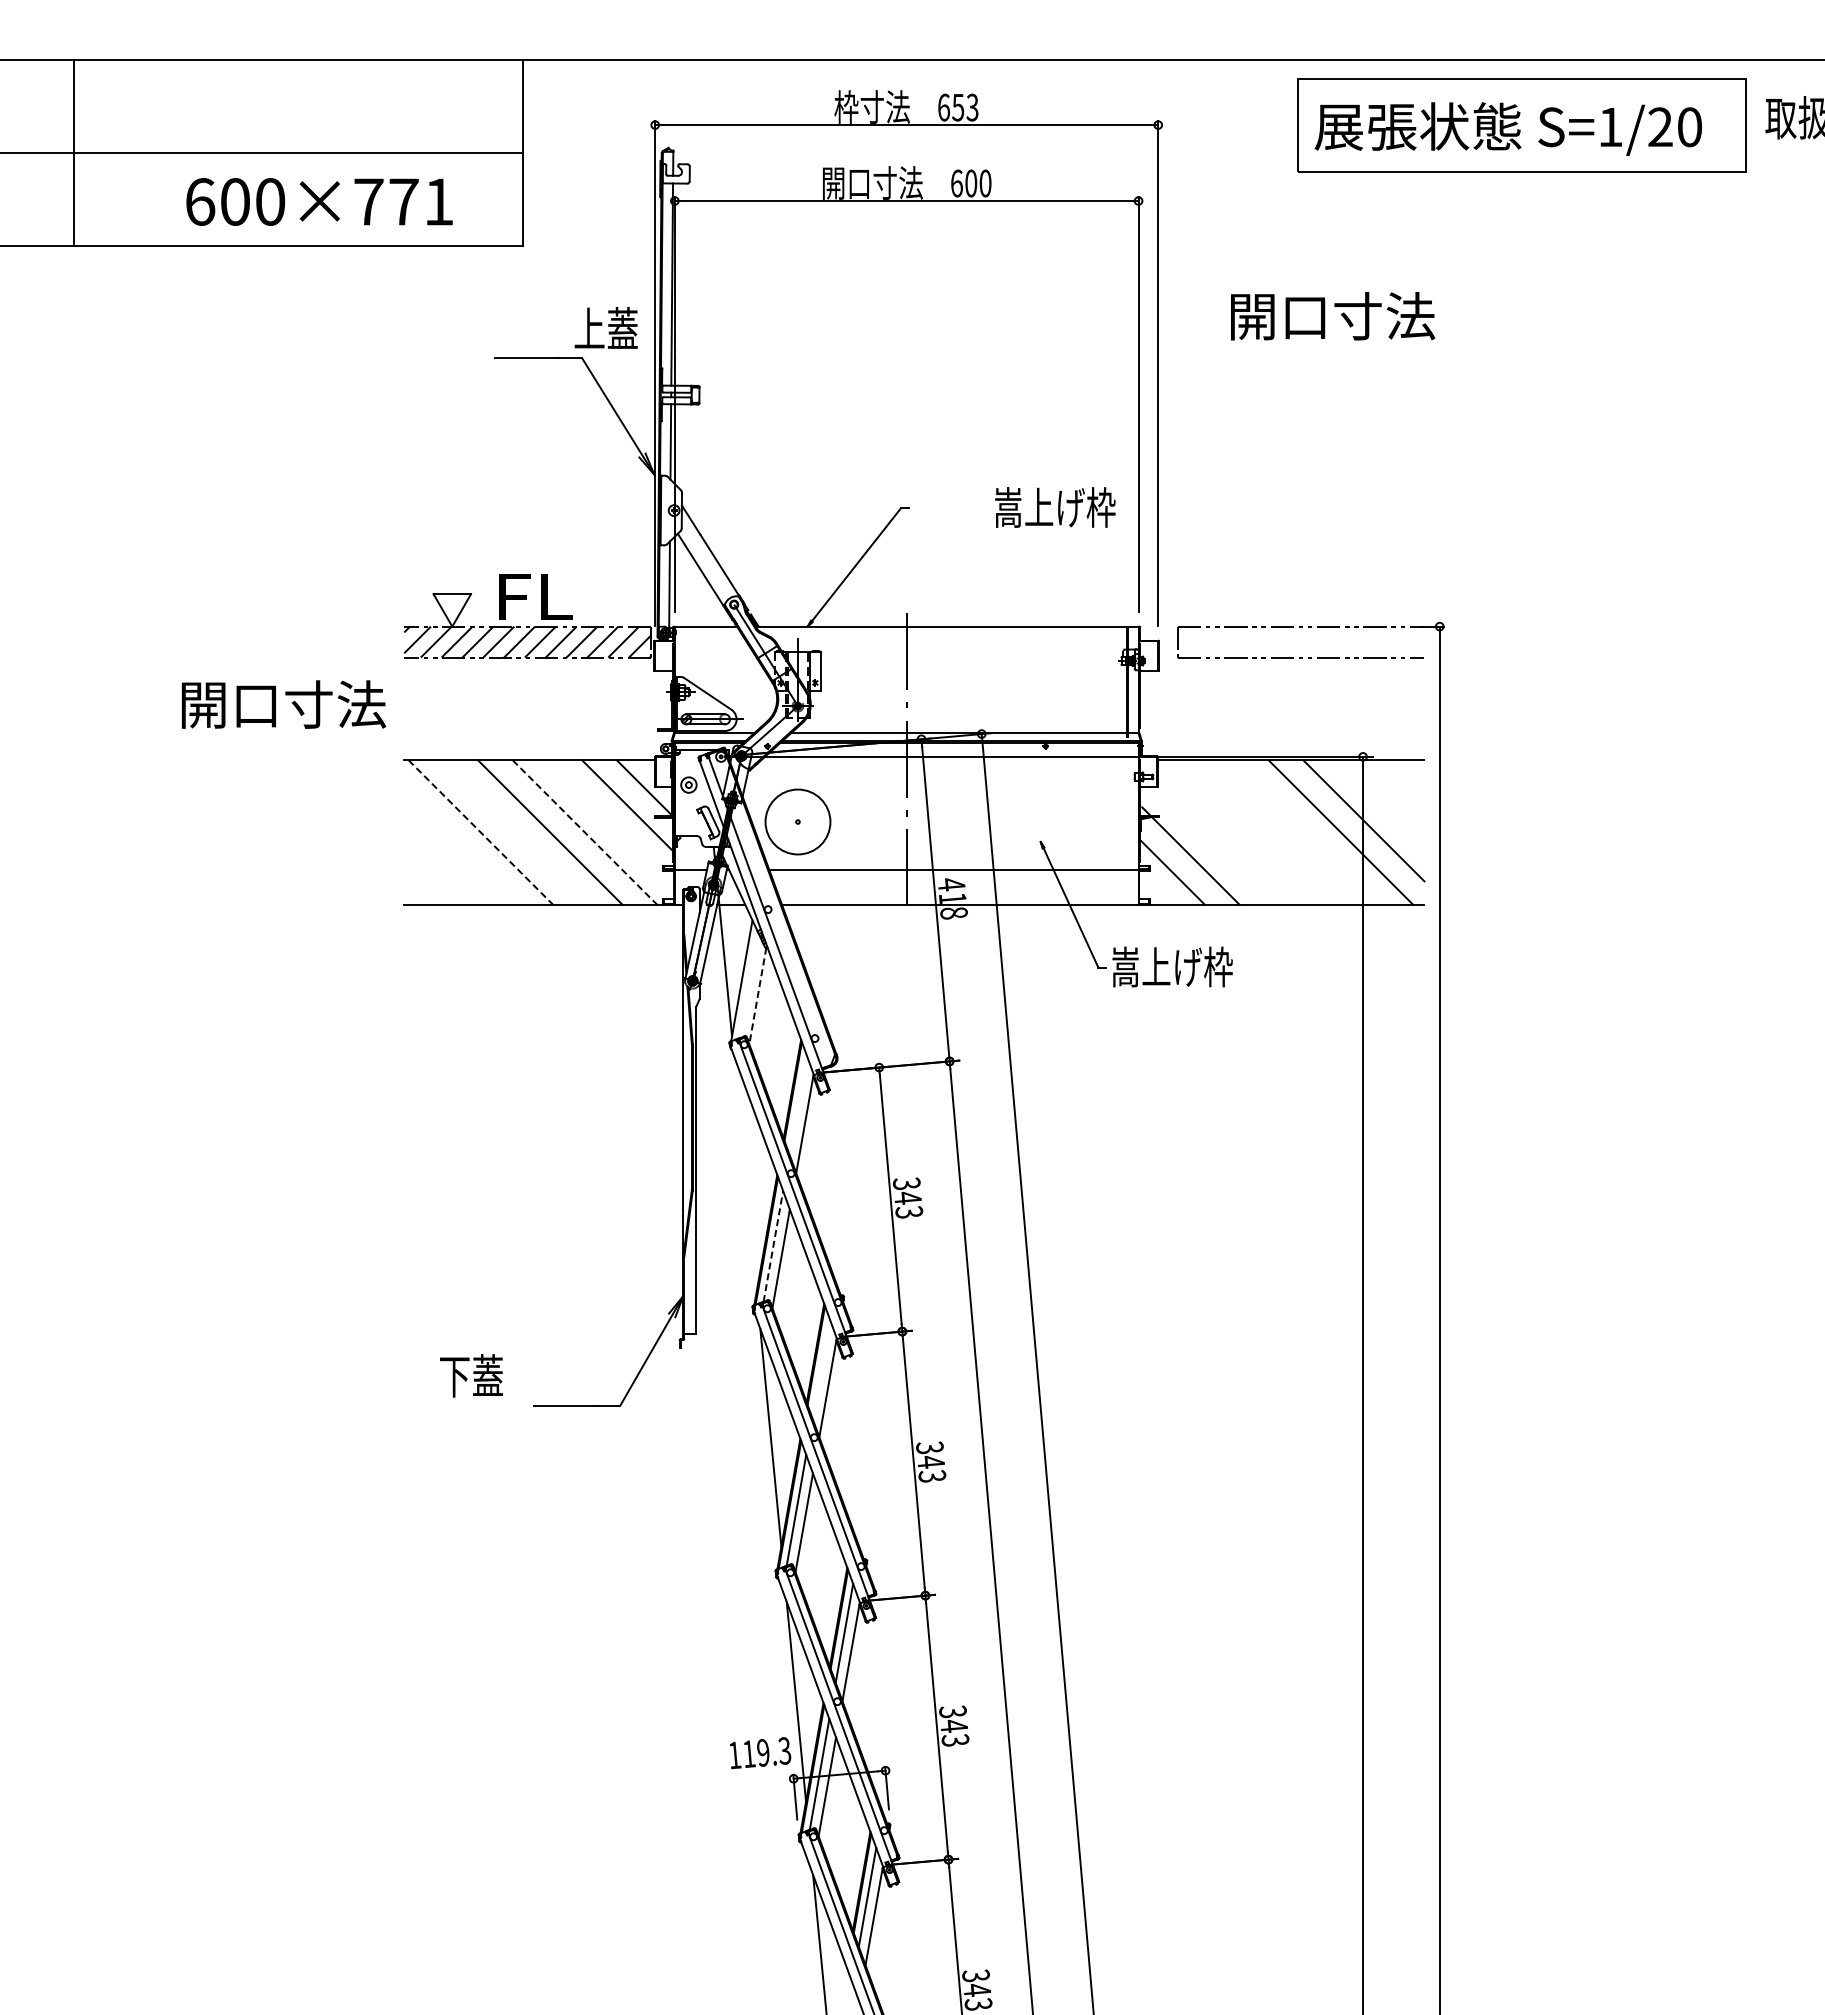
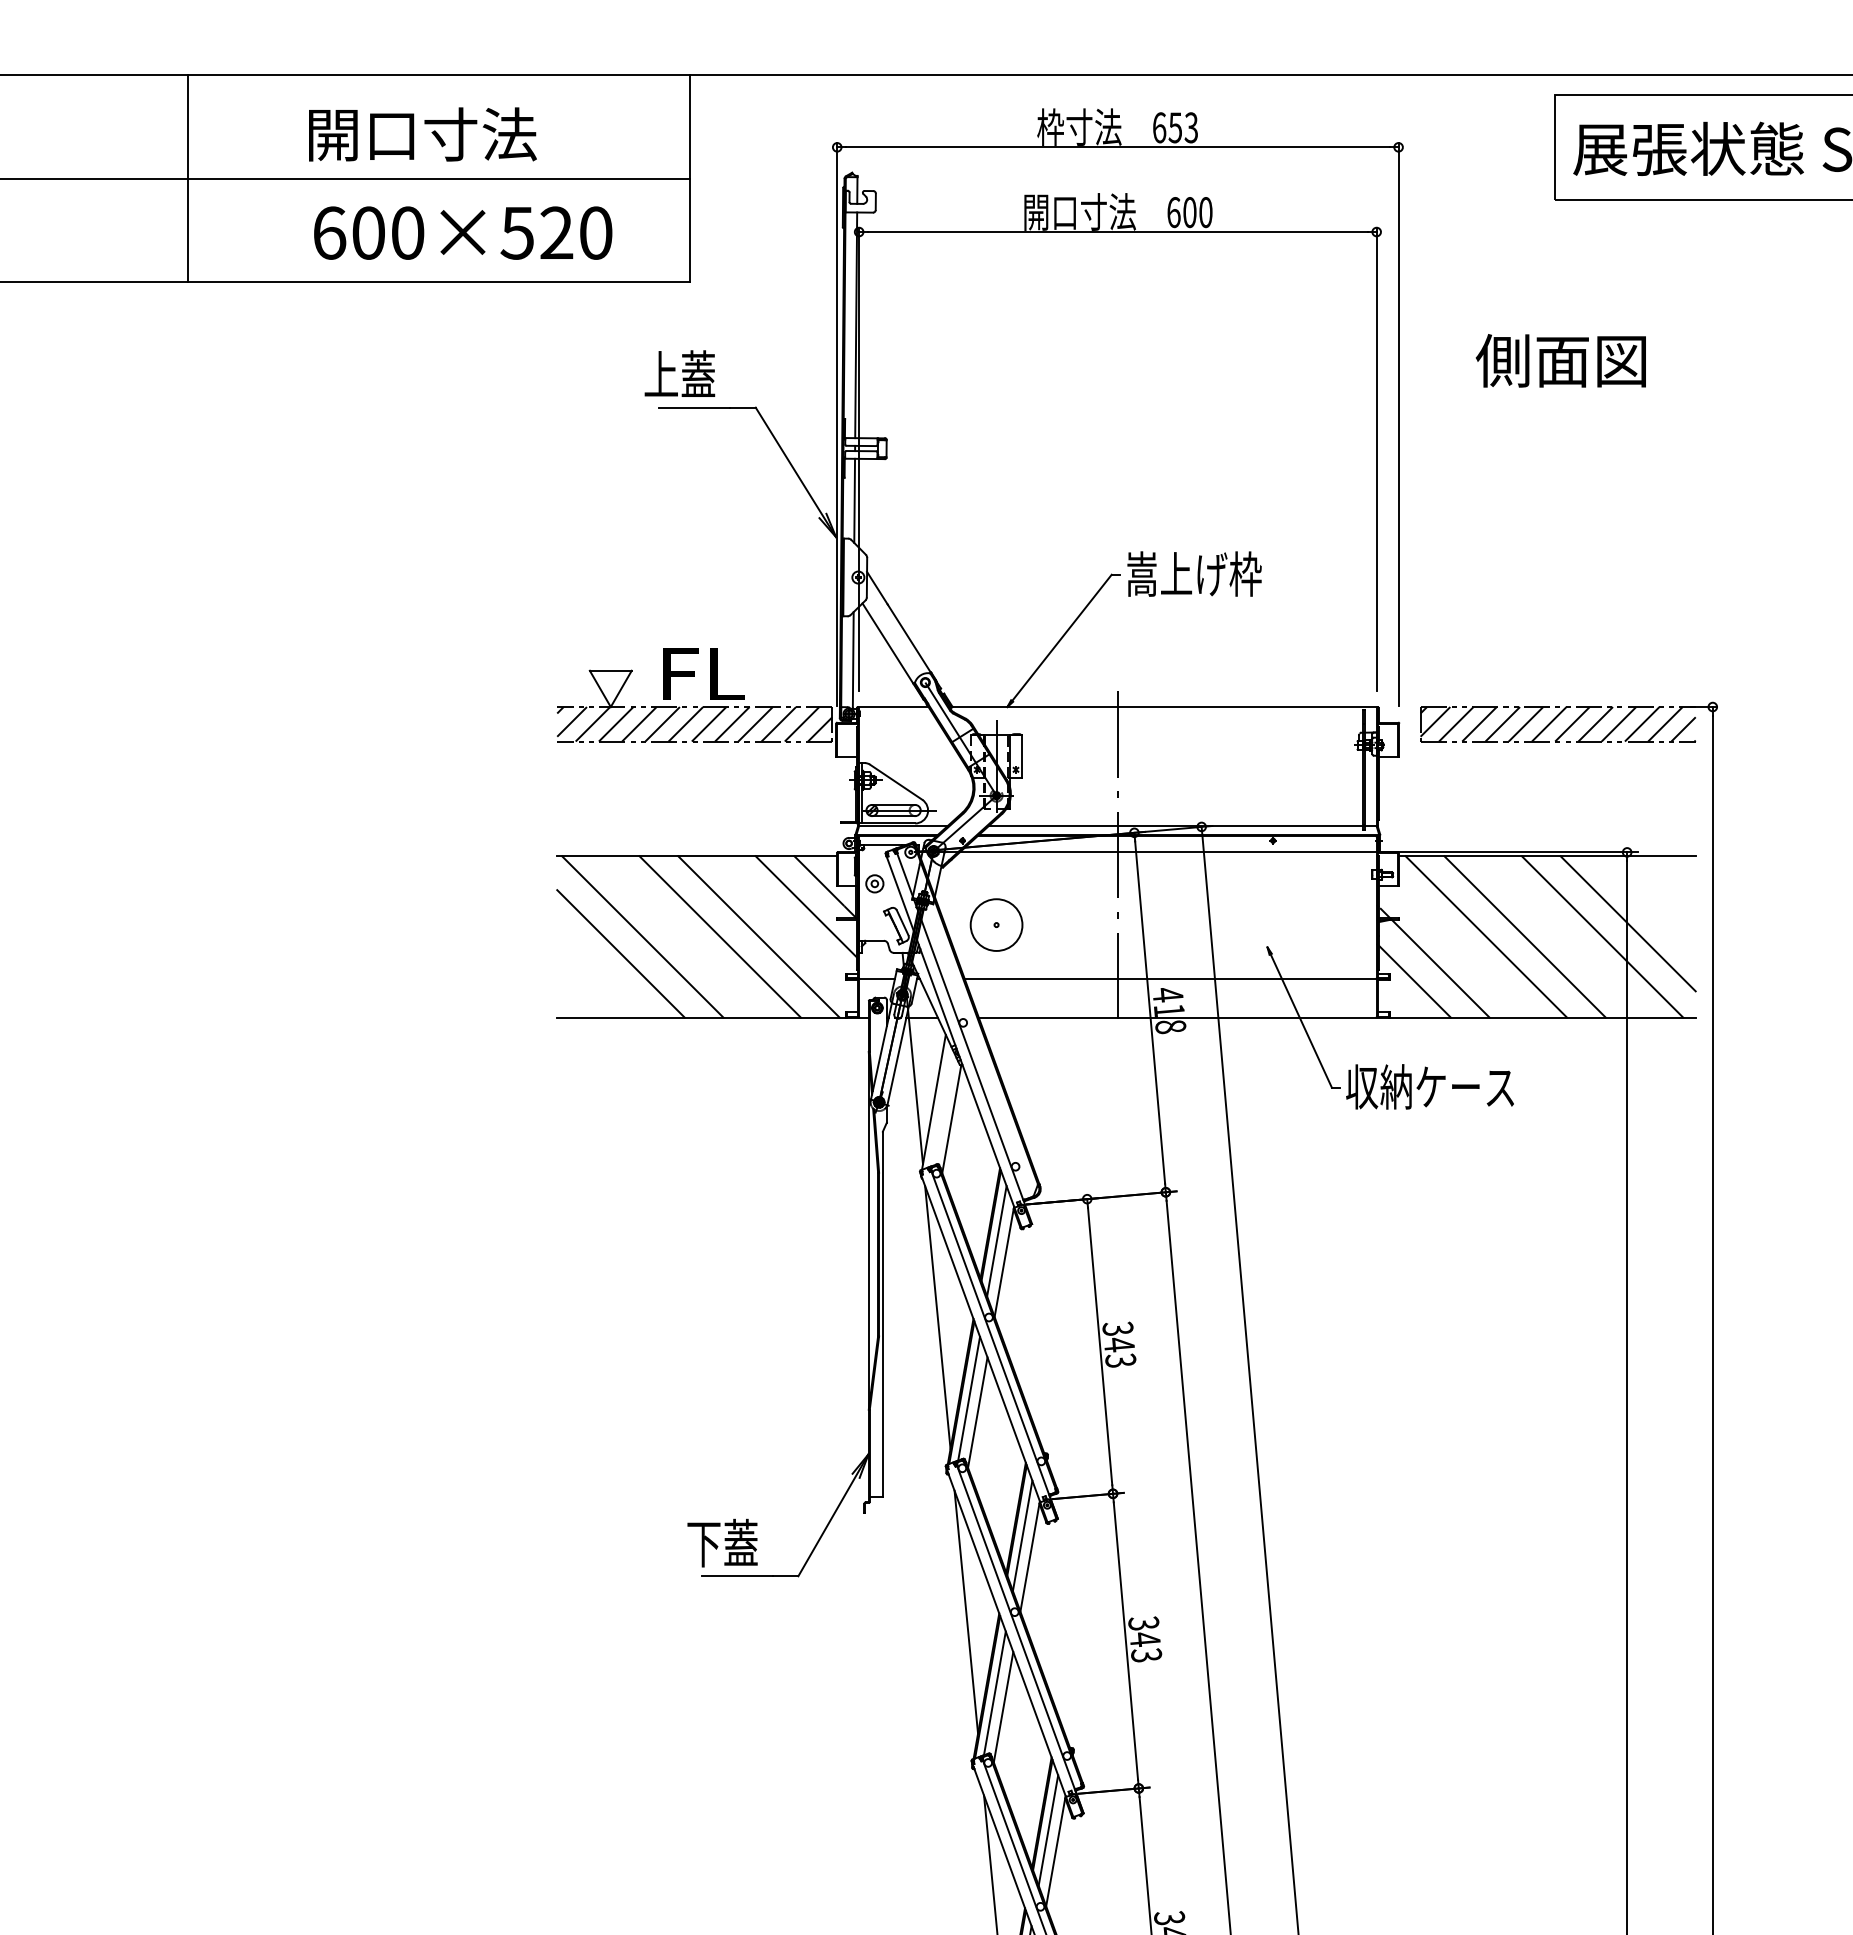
text: (403, 201) -> (556, 232), 600×771 -> 600×520
text: (1331, 316) -> (1591, 360), 開口寸法 -> 側面図
text: (605, 327) -> (679, 373), moved
text: (1055, 507) -> (1194, 574), moved
hatch: (1300, 641) -> (1557, 723), added
text: (283, 704) -> (422, 134), moved
circle: (797, 821) -> (996, 924), size x0.71
line: (481, 832) -> (643, 936), dashed -> solid
line: (585, 832) -> (759, 936), dashed -> solid
line: (1236, 832) -> (1485, 936), added
line: (1271, 832) -> (1525, 936), added
line: (461, 847) -> (621, 953), added
text: (1186, 966) -> (1430, 1086), 嵩上げ枠 -> 収納ケース
line: (757, 996) -> (951, 1119), dashed -> solid
line: (797, 1104) -> (996, 1240), added
line: (744, 1173) -> (936, 1317), added
line: (773, 1245) -> (969, 1397), dashed -> solid
line: (821, 1368) -> (1022, 1534), added
text: (471, 1375) -> (722, 1542), moved

